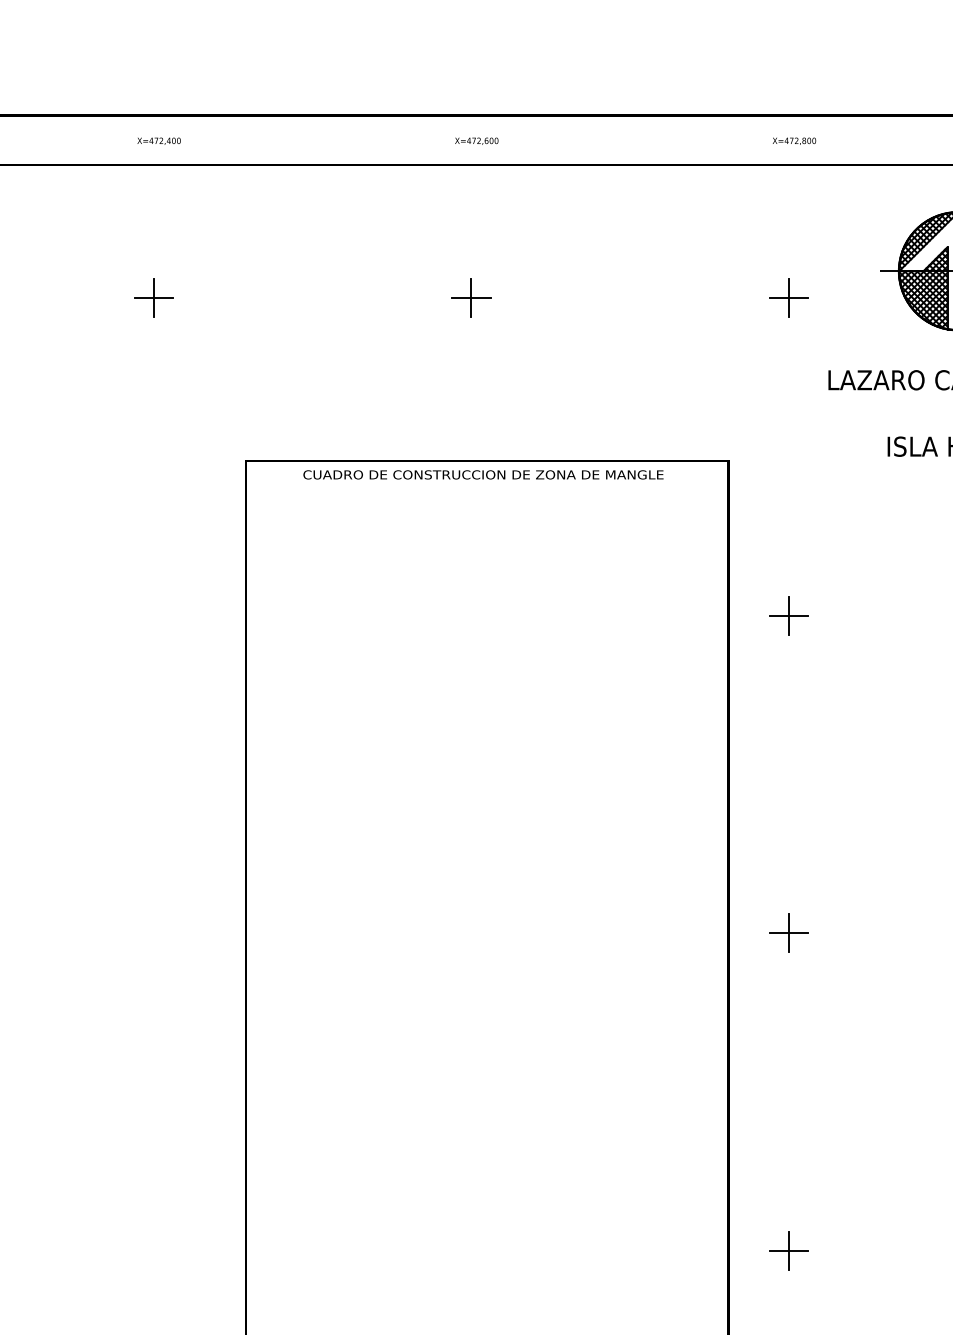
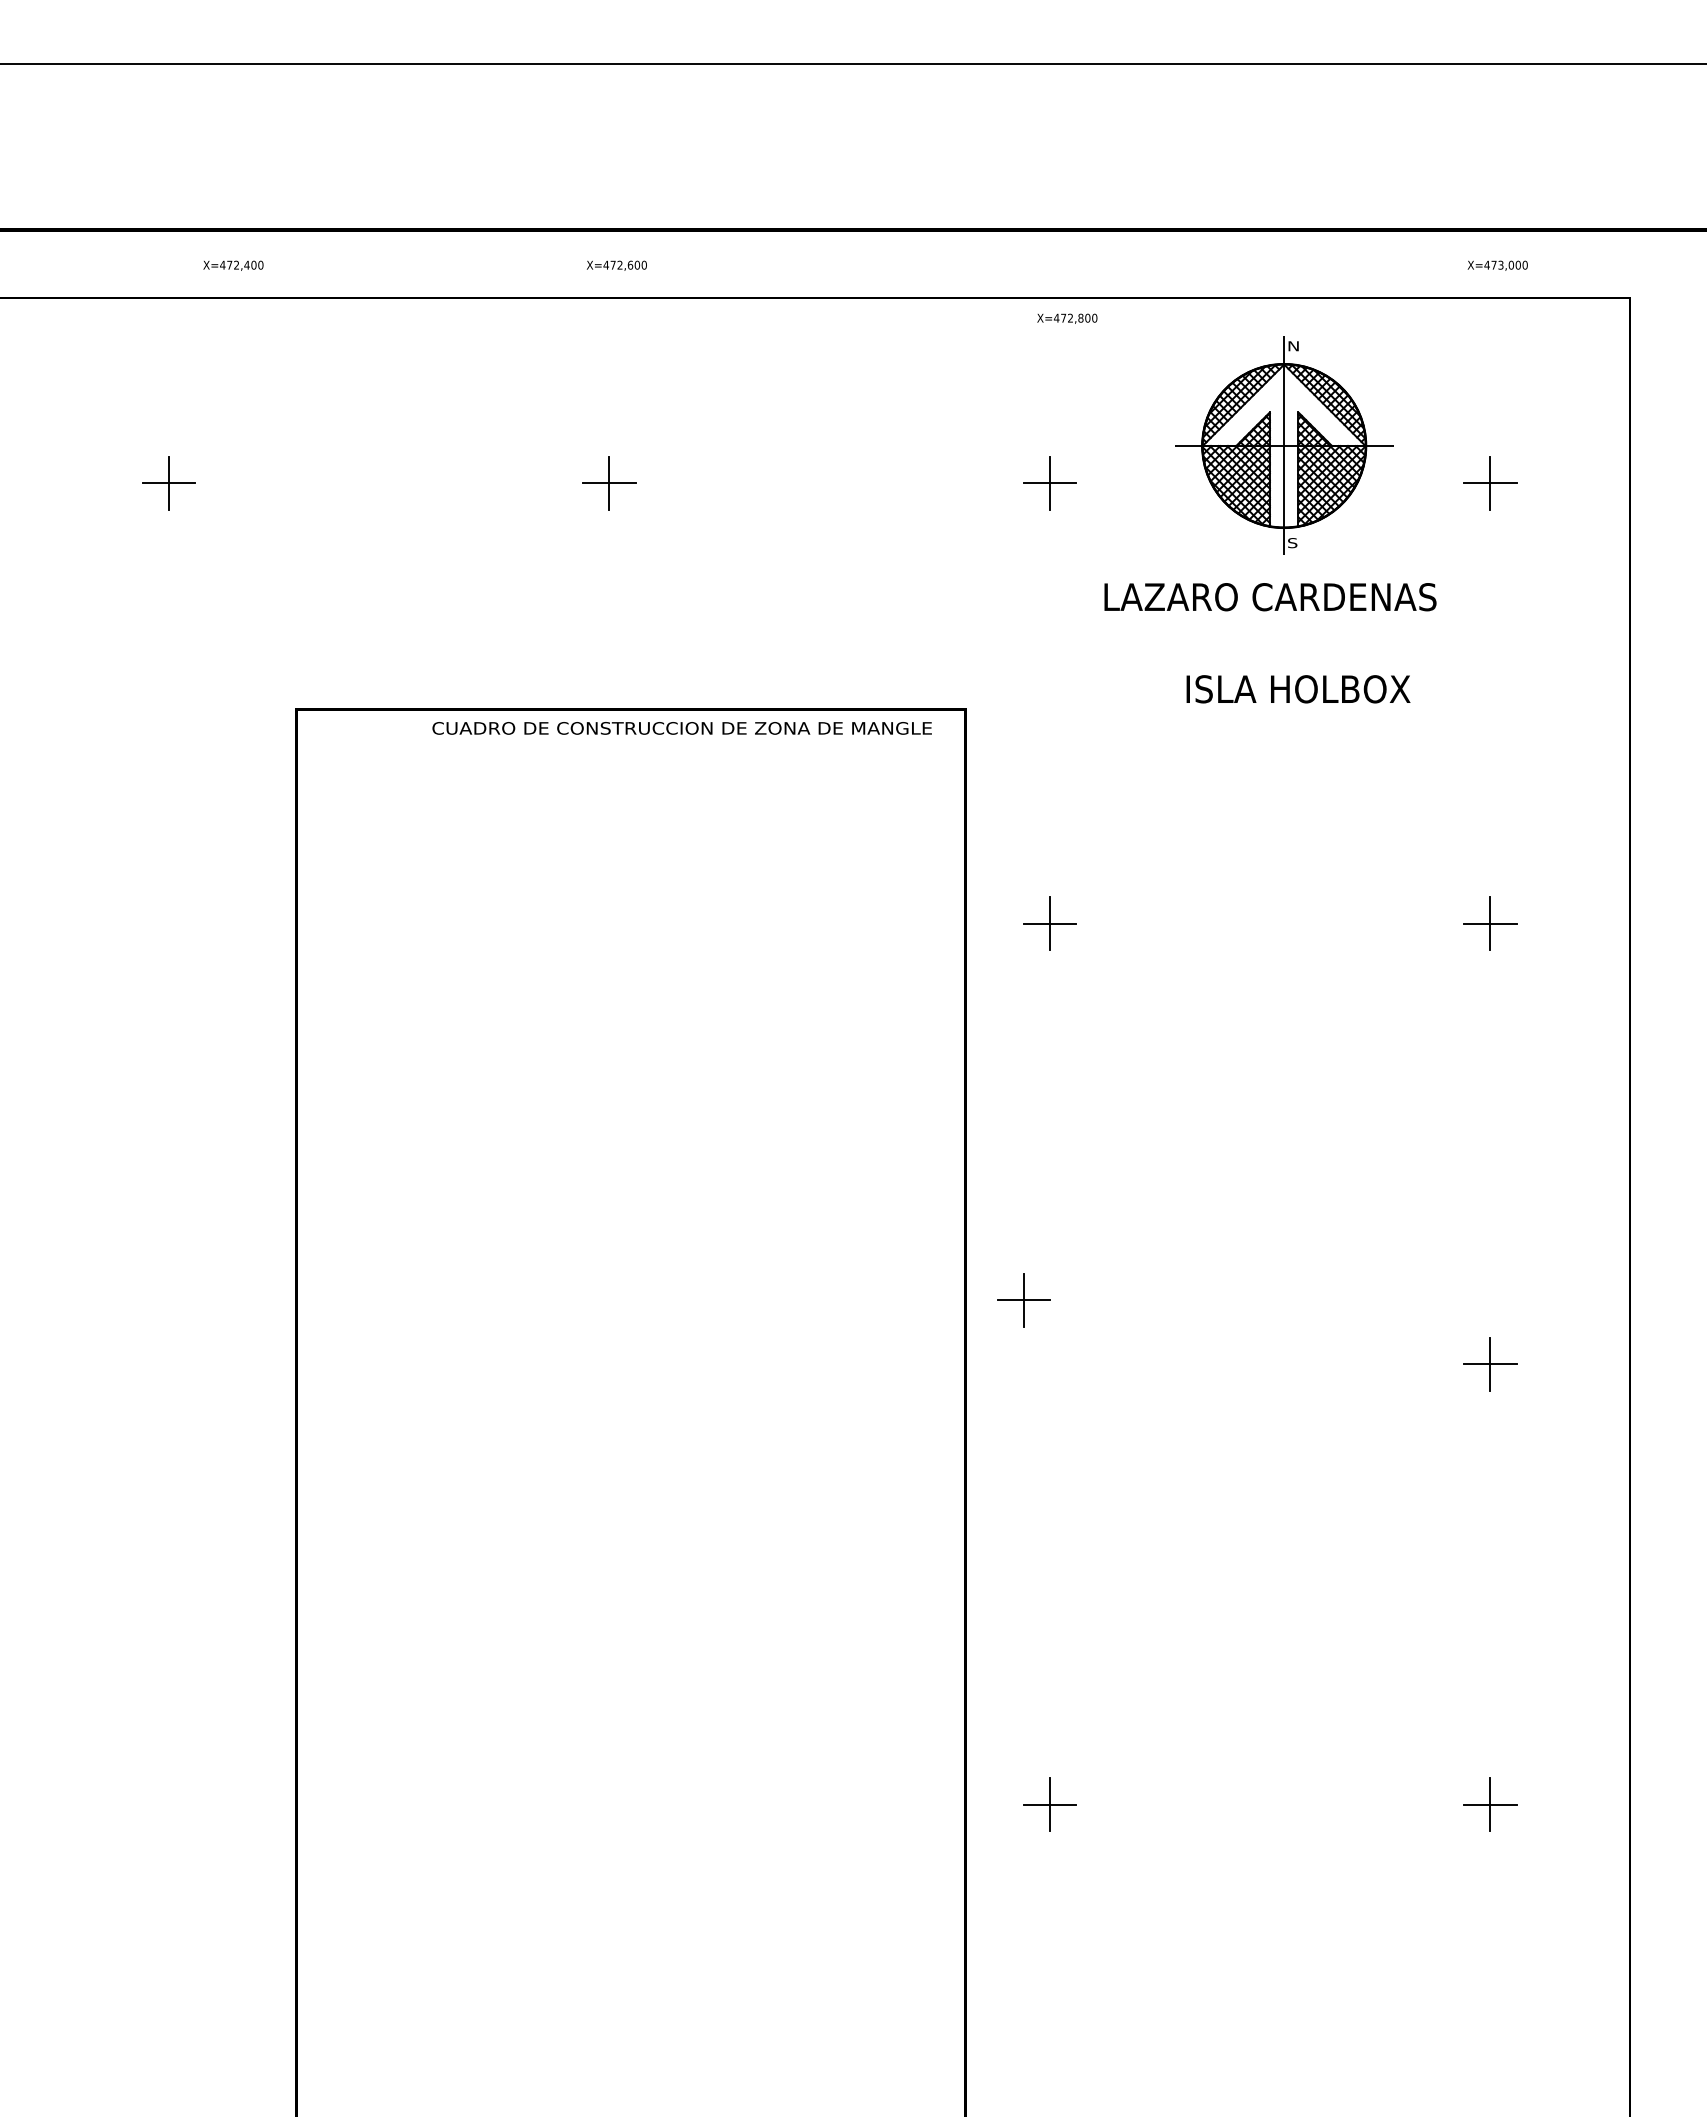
text: (159, 141) -> (233, 265), moved
text: (794, 141) -> (1067, 318), moved
text: (482, 474) -> (681, 728), moved
part: (788, 933) -> (1023, 1300), moved

